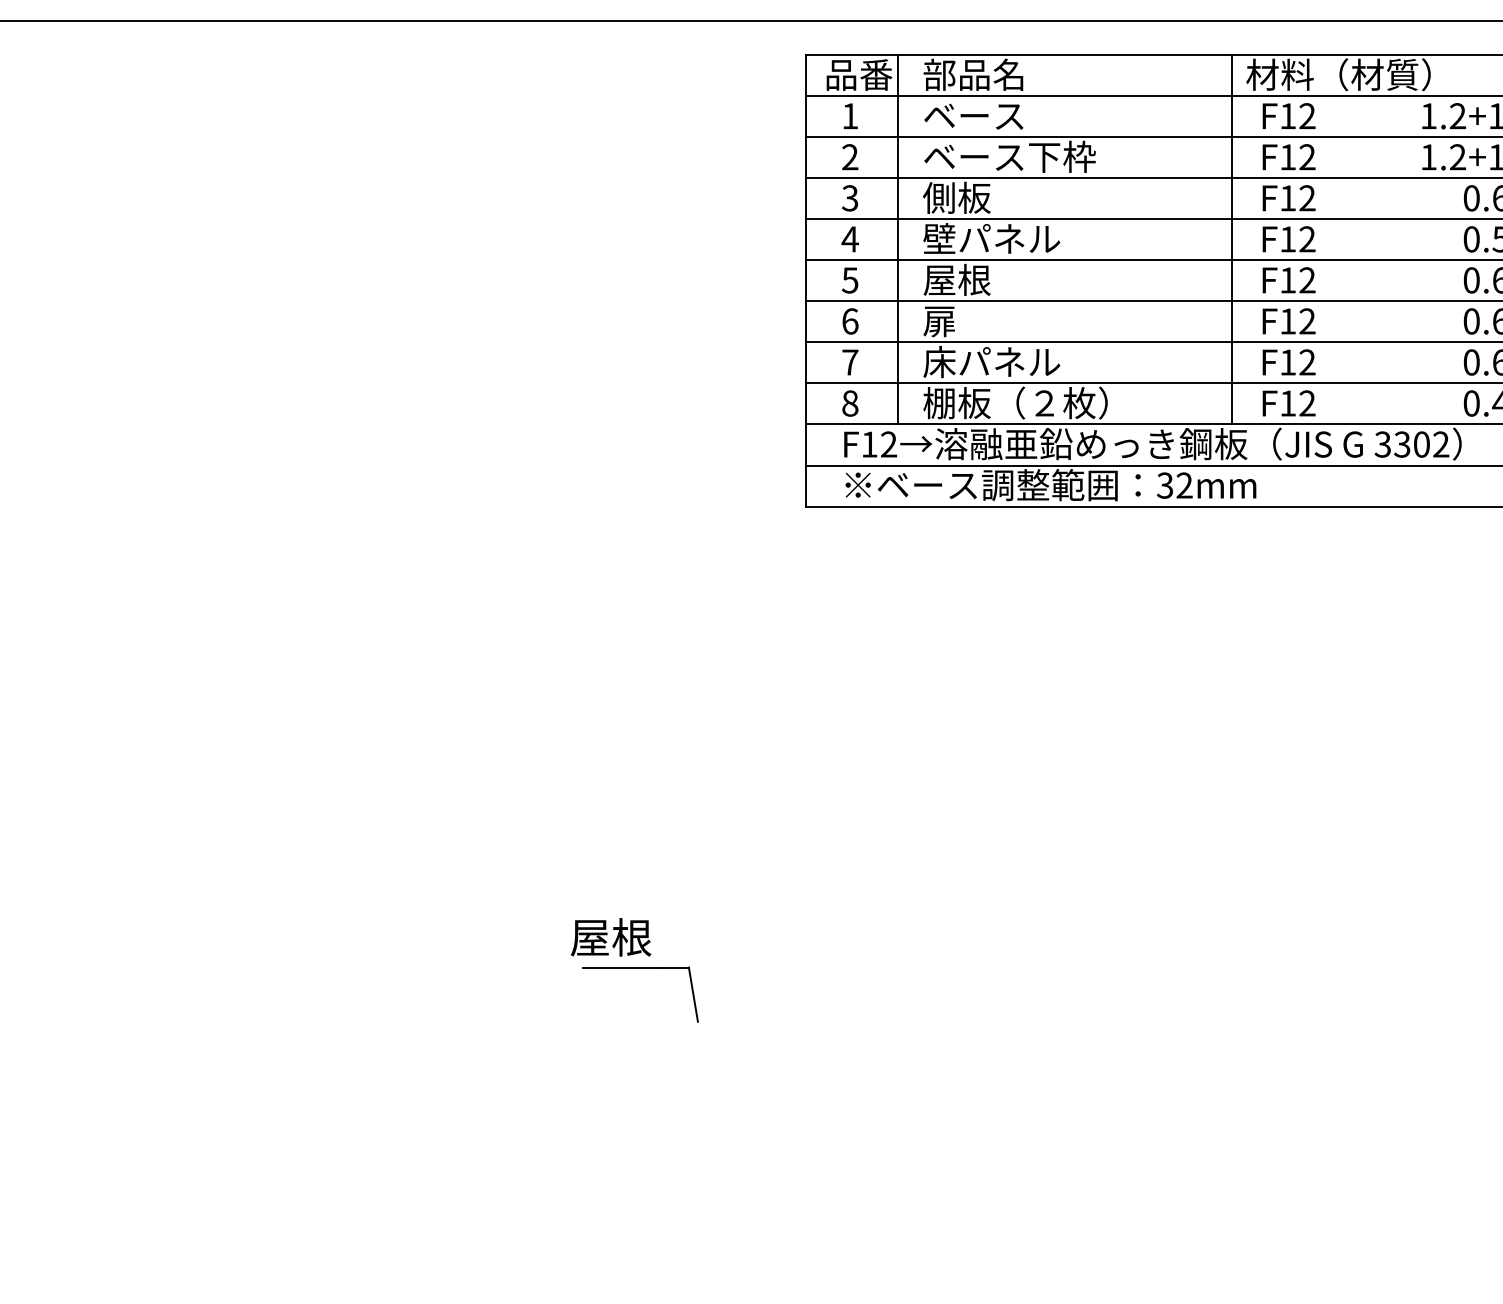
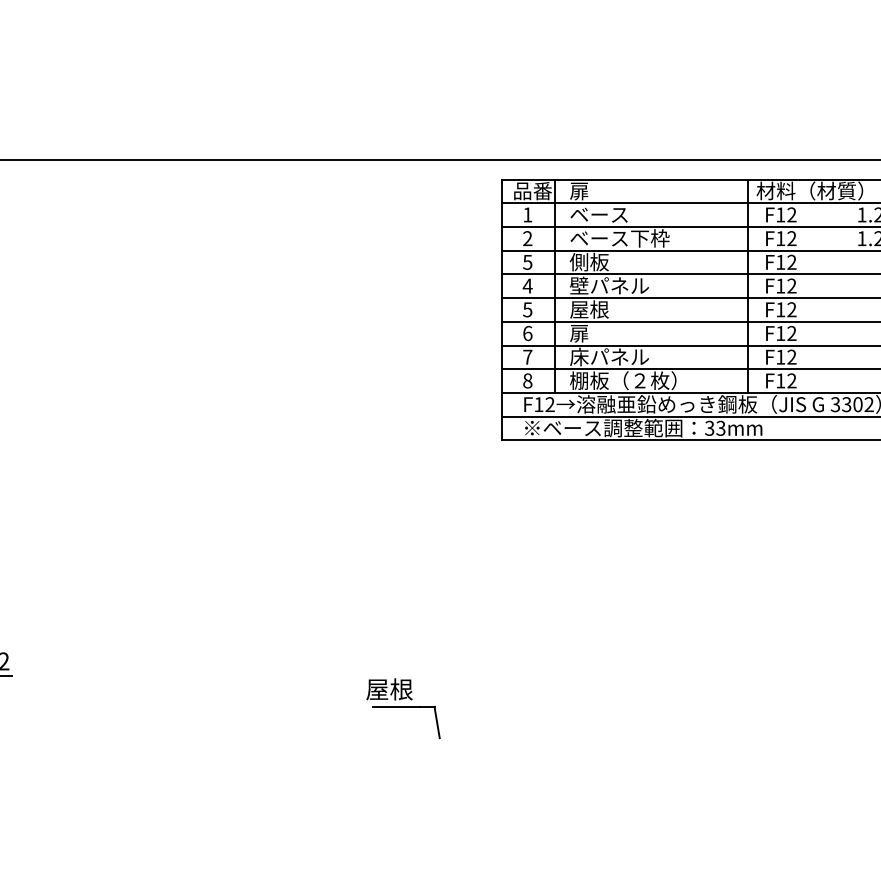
text: (972, 73) -> (598, 190), 部品名 -> 扉
text: (849, 196) -> (527, 261), 3 -> 5
text: (1183, 485) -> (720, 428), 32mm -> 33mm

